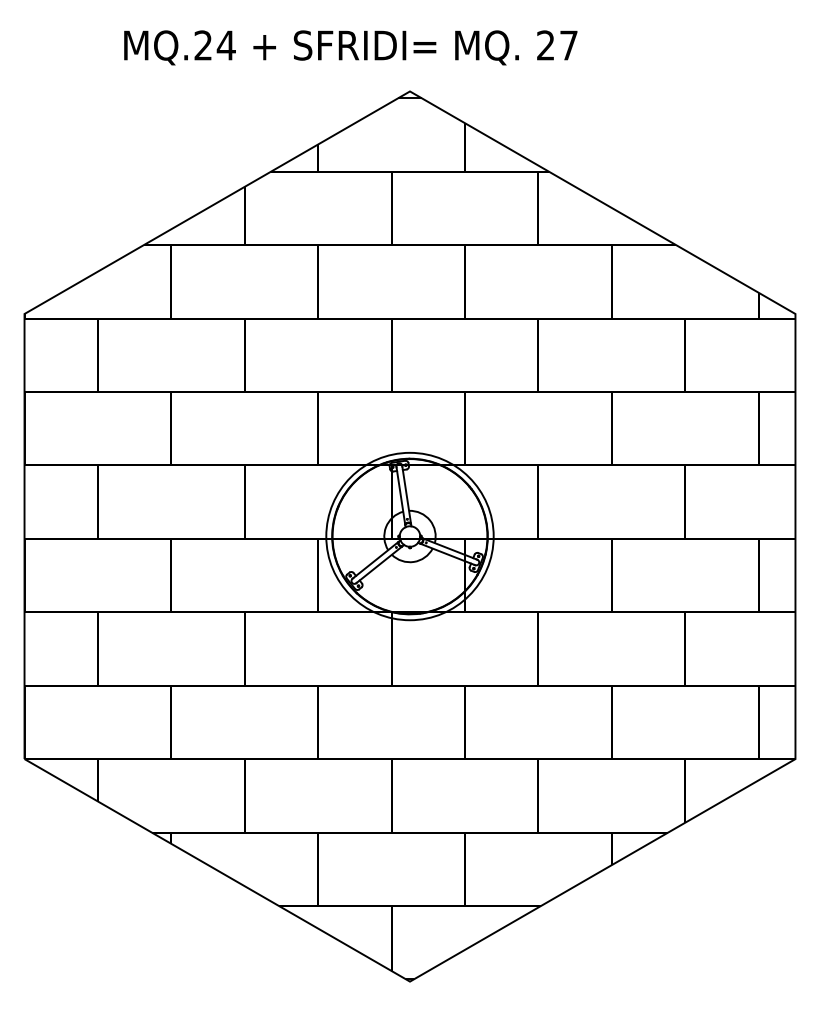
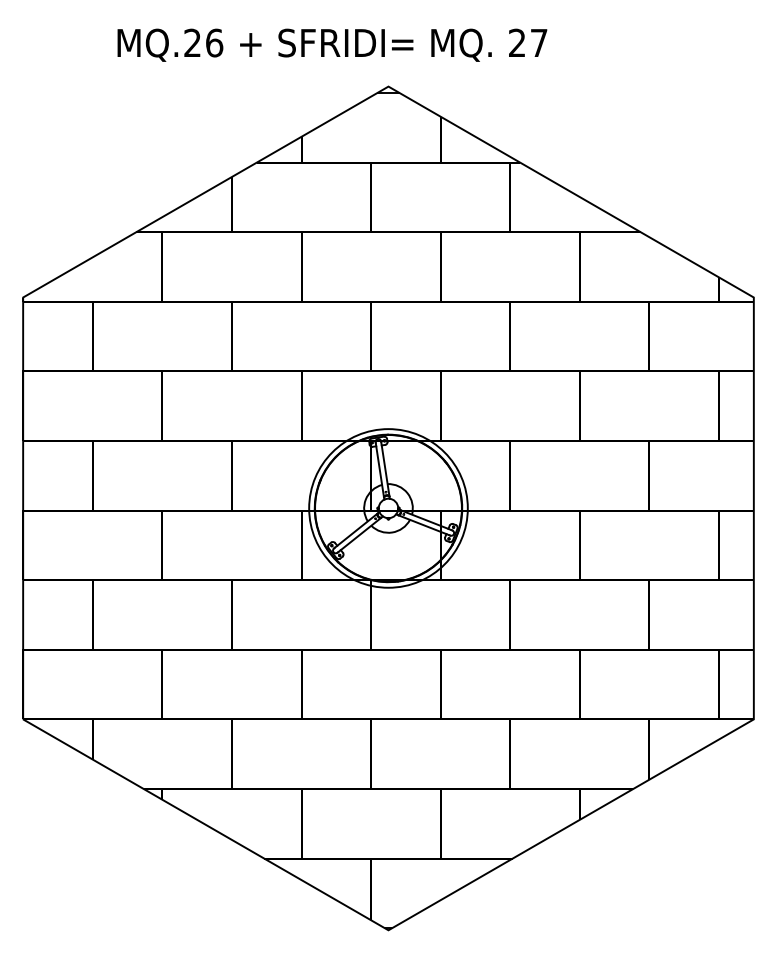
text: (225, 45) -> (213, 43), MQ.24 -> MQ.26

